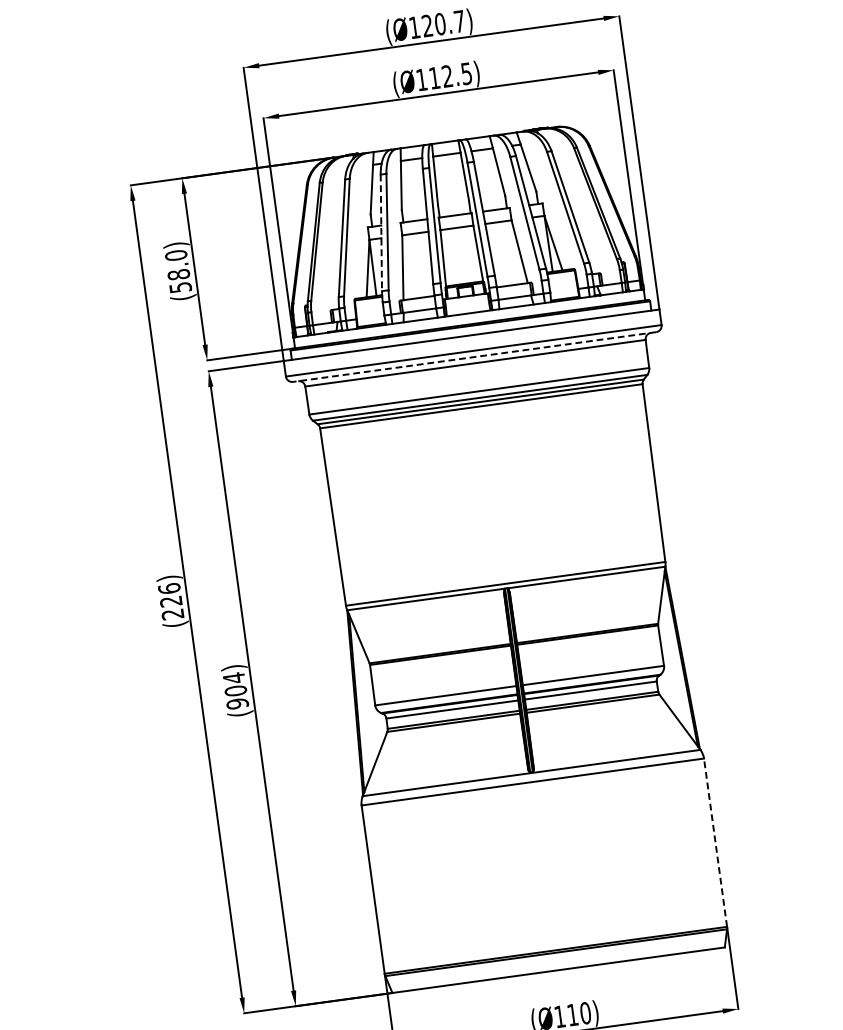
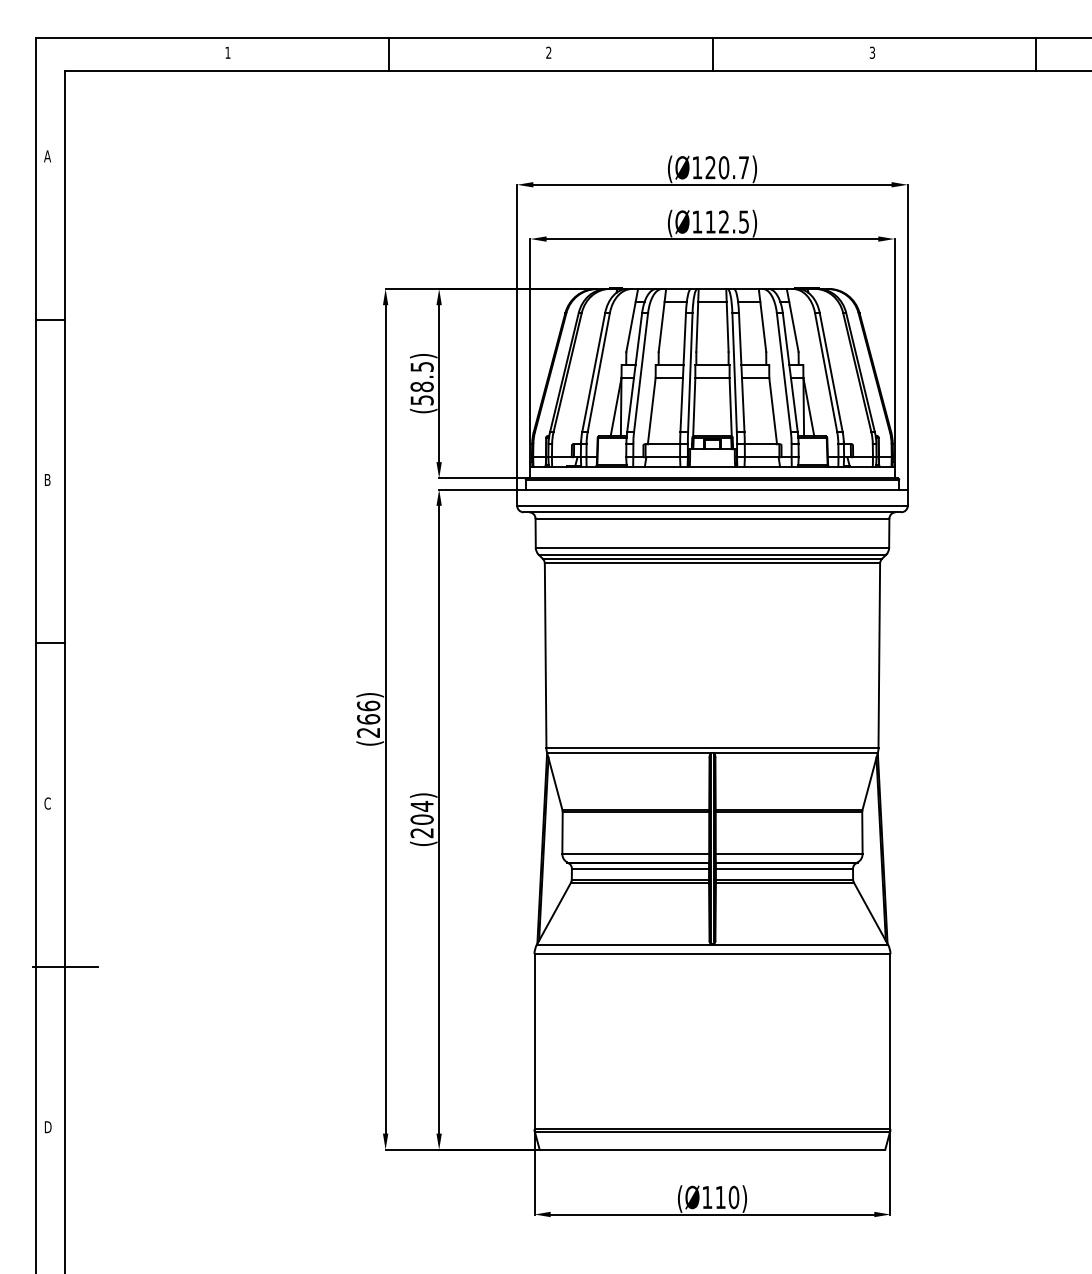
line: (381, 233) -> (634, 373), dashed -> solid
text: (175, 255) -> (421, 366), (58.0) -> (58.5)
line: (474, 357) -> (712, 512), dashed -> solid
text: (171, 601) -> (368, 719), (226) -> (266)
text: (236, 703) -> (421, 832), (904) -> (204)
line: (715, 842) -> (890, 1041), dashed -> solid

